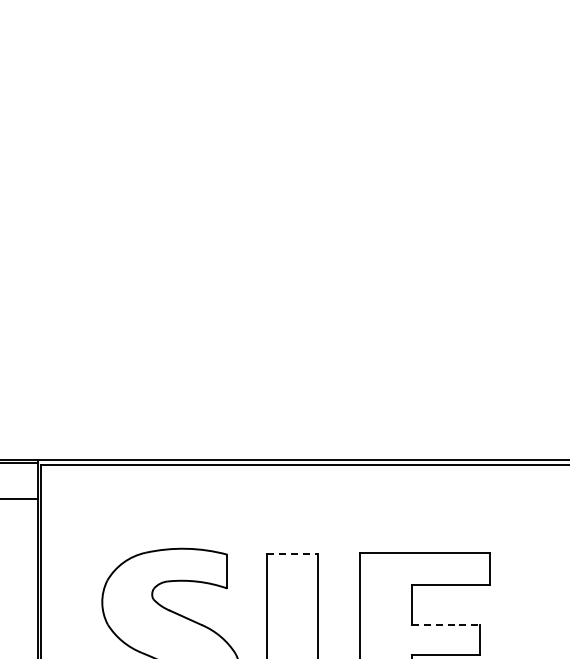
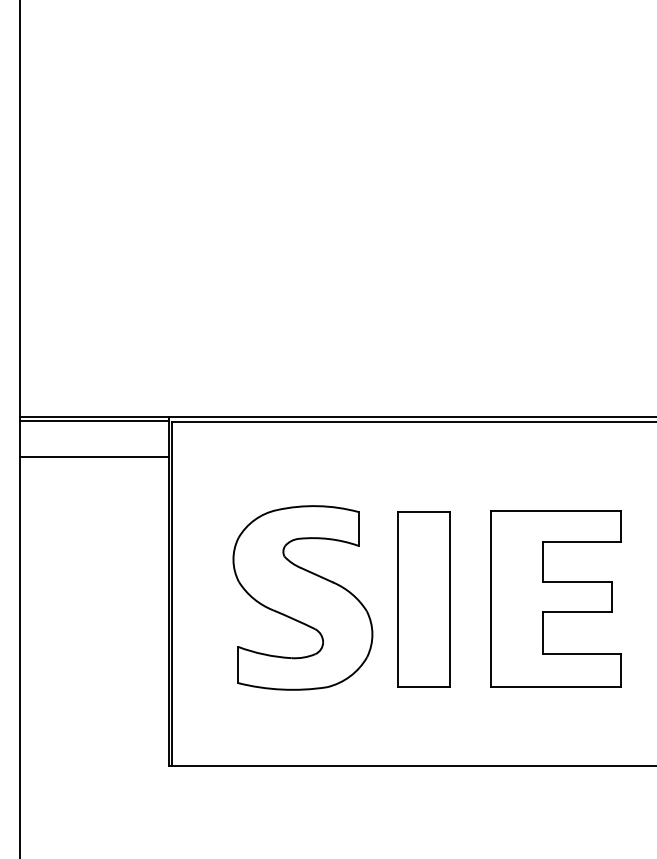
line: (292, 554) -> (423, 511), dashed -> solid
line: (446, 625) -> (577, 582), dashed -> solid

